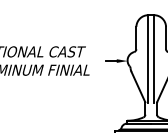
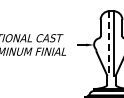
line: (148, 60) -> (109, 44), solid -> dashed

